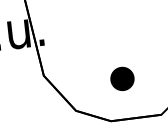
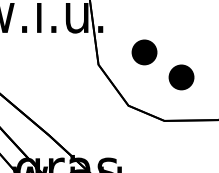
part: (85, 59) -> (144, 52), added

